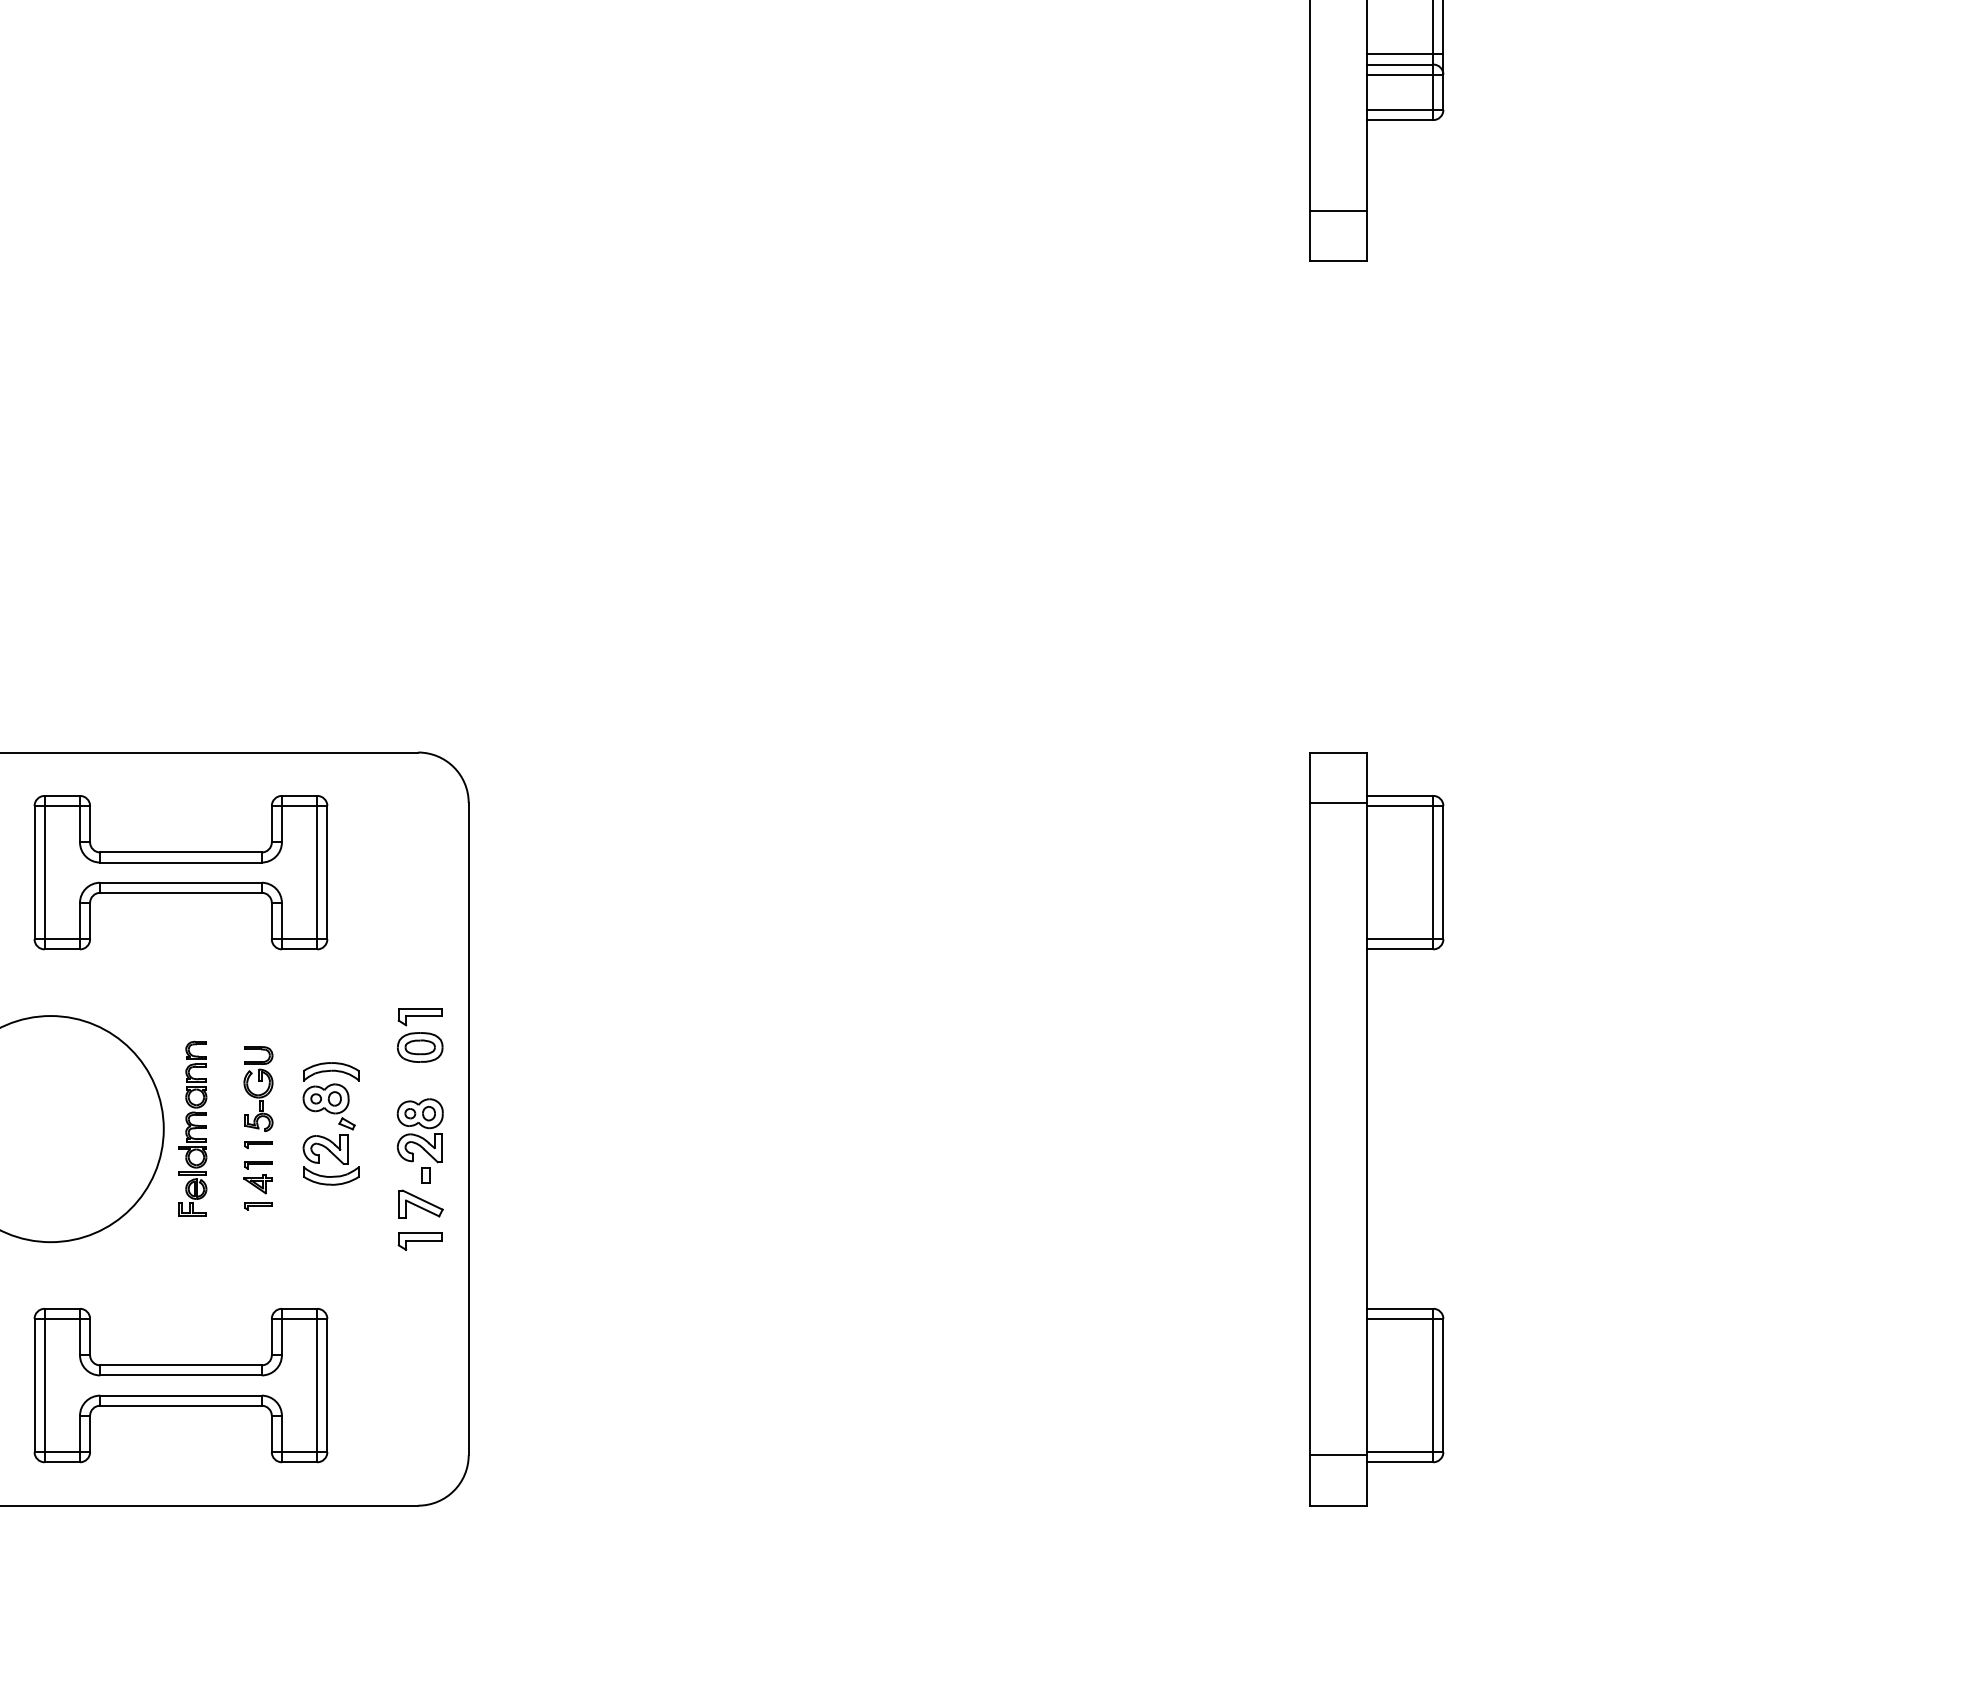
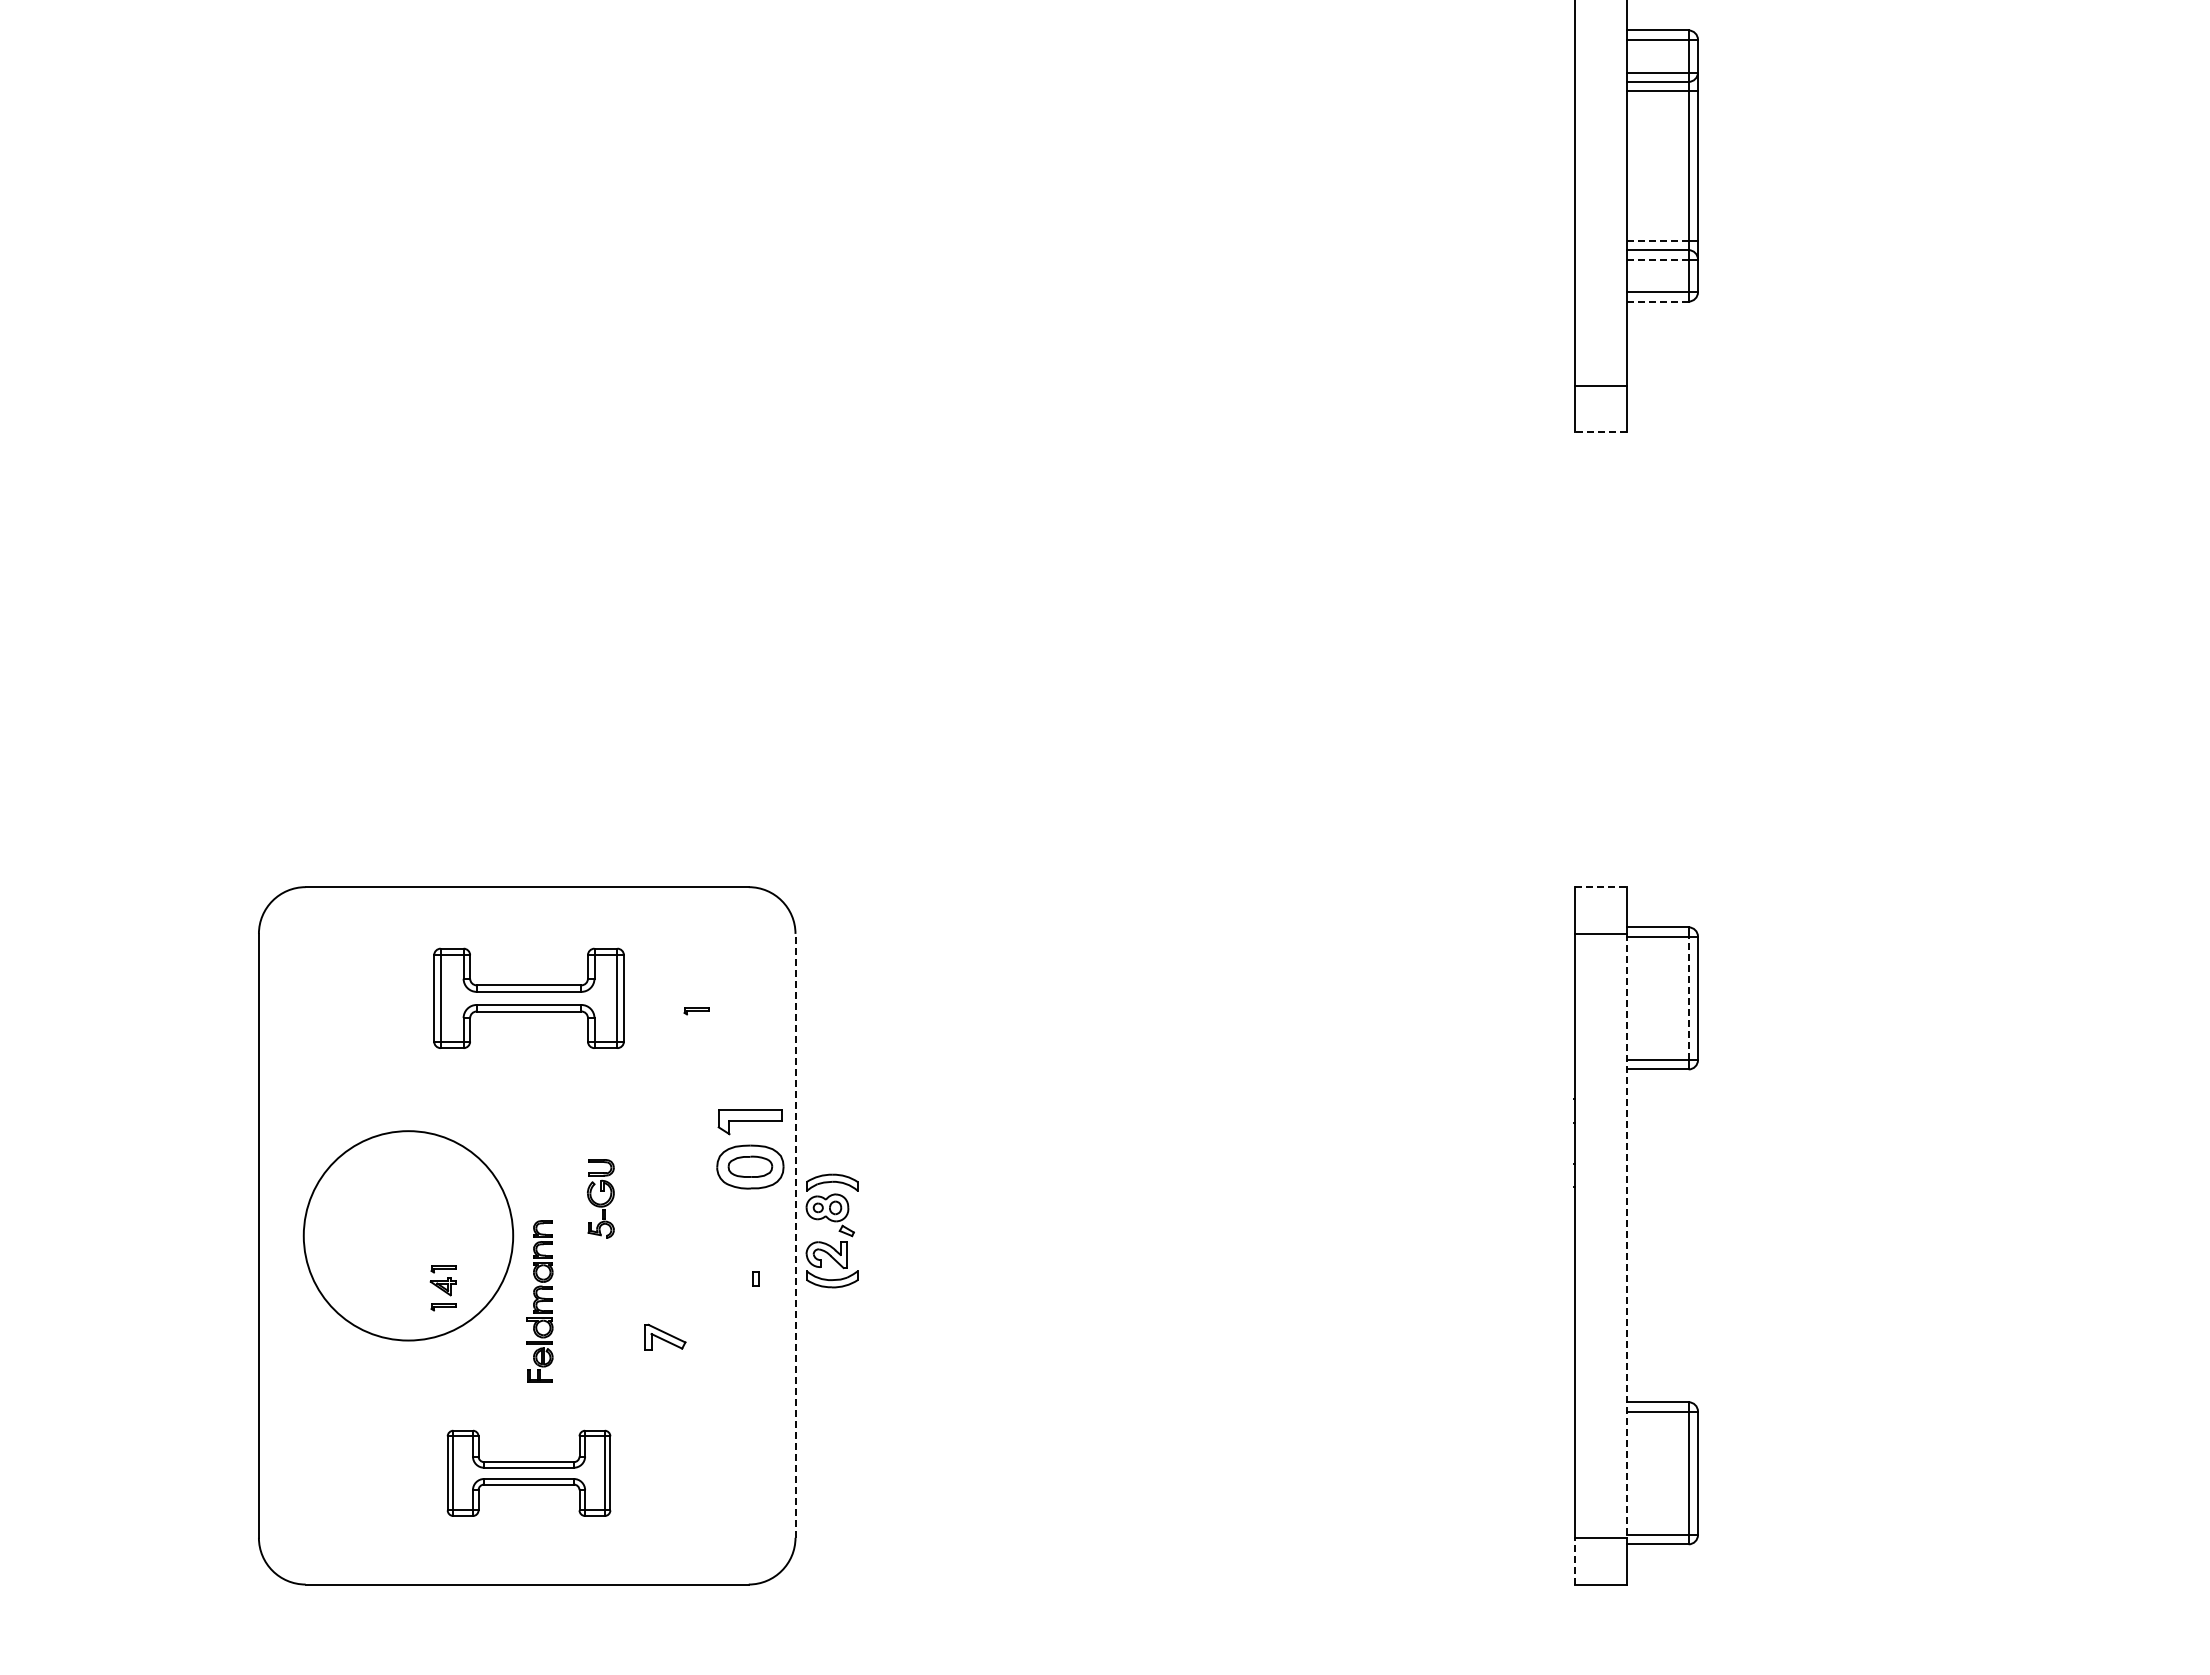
line: (1399, 54) -> (1657, 240), solid -> dashed
line: (1399, 74) -> (1657, 259), solid -> dashed
line: (1399, 120) -> (1657, 301), solid -> dashed
line: (1338, 261) -> (1600, 432), solid -> dashed
line: (1339, 752) -> (1601, 887), solid -> dashed
part: (180, 872) -> (528, 998), size x0.7
line: (1433, 872) -> (1688, 998), solid -> dashed
part: (420, 1034) -> (750, 1148), size x1.6
part: (338, 1124) -> (838, 1231), moved
part: (192, 1128) -> (539, 1301), moved
line: (468, 1128) -> (795, 1235), solid -> dashed
line: (1366, 1128) -> (1626, 1235), solid -> dashed
part: (420, 1130) -> (750, 1237), removed
part: (258, 1144) -> (696, 1011), moved
part: (257, 1185) -> (442, 1288), moved
part: (421, 1203) -> (665, 1336), moved
part: (419, 1242) -> (749, 1340), removed
part: (180, 1385) -> (528, 1473), size x0.6
line: (1310, 1479) -> (1574, 1560), solid -> dashed

